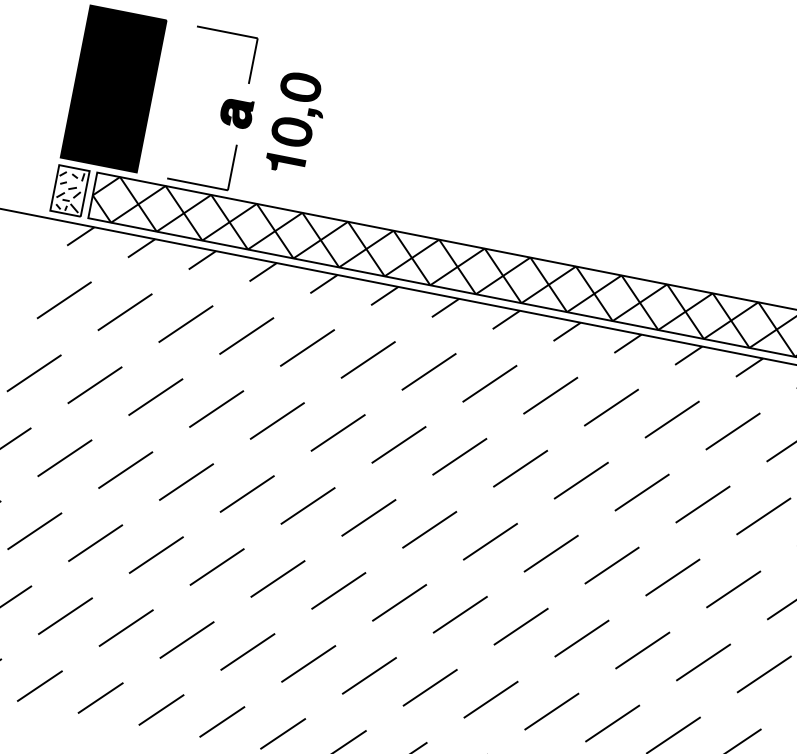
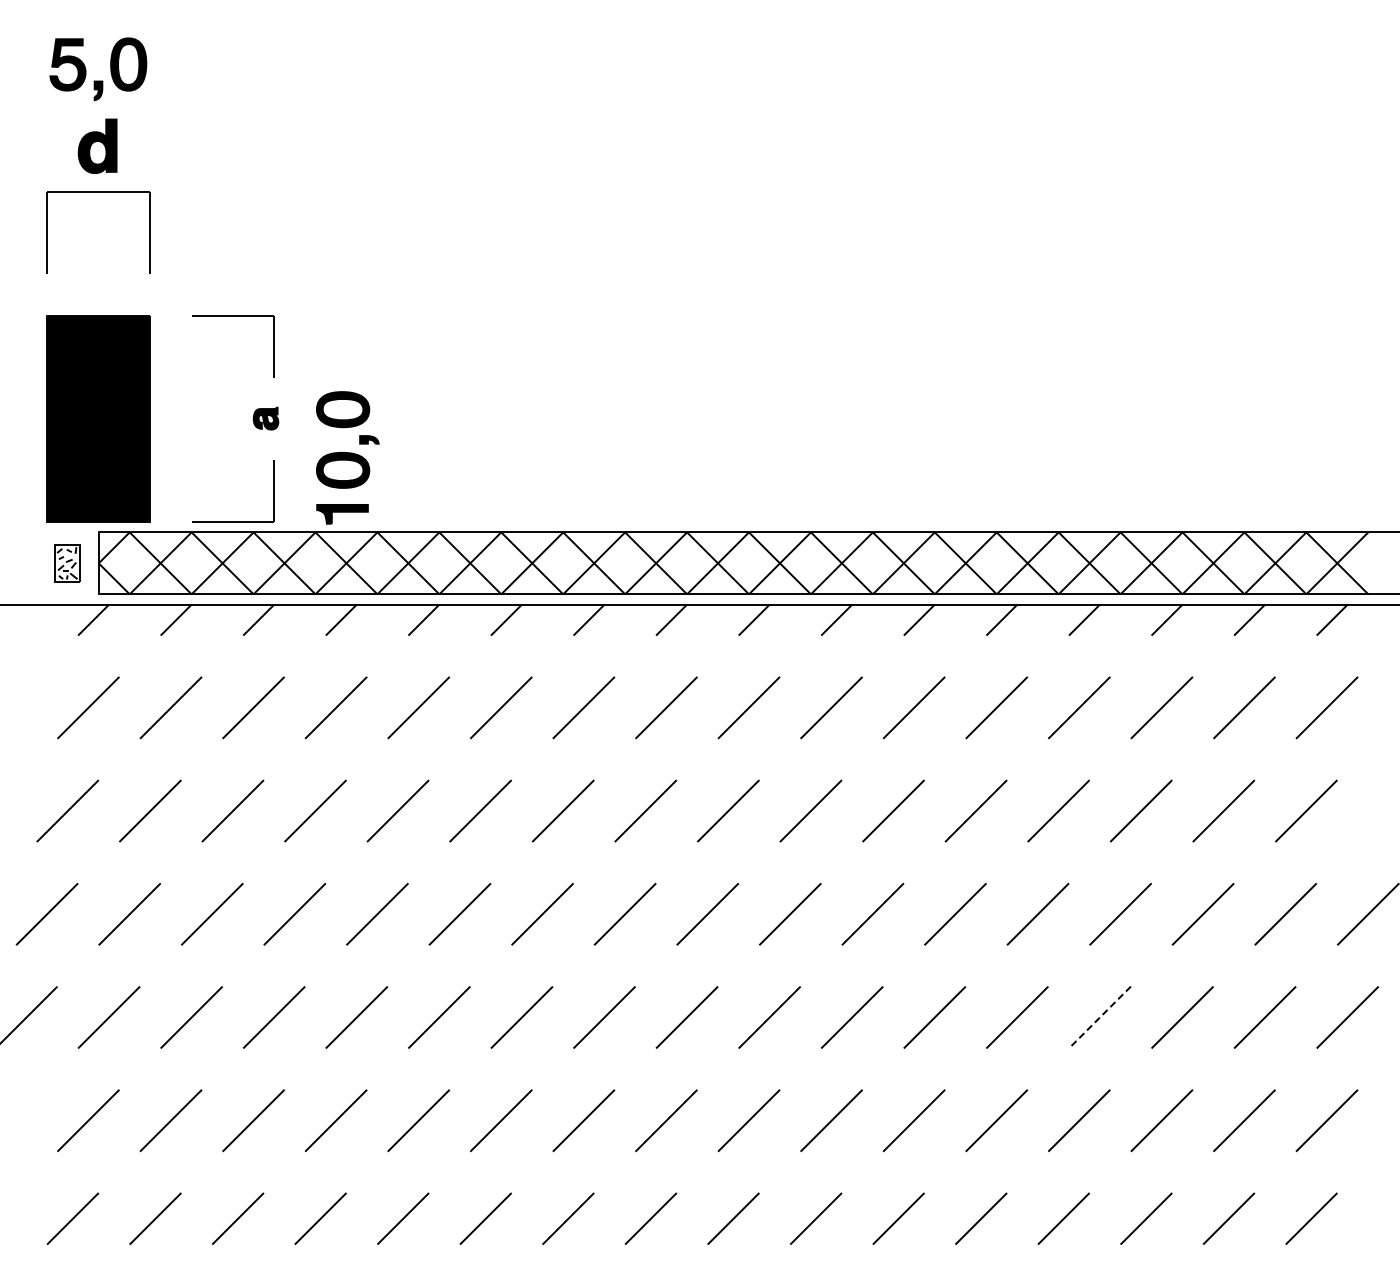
part: (236, 112) -> (265, 418), size x0.6
part: (297, 123) -> (347, 457), moved
part: (69, 190) -> (67, 562), size x0.6
line: (764, 674) -> (1099, 1017), solid -> dashed

